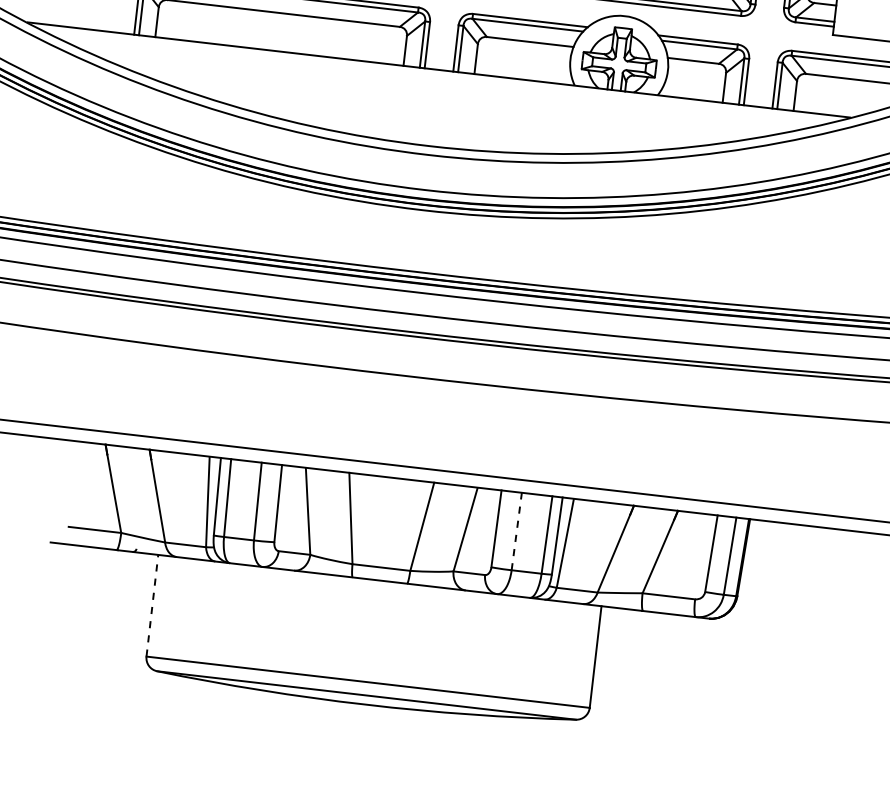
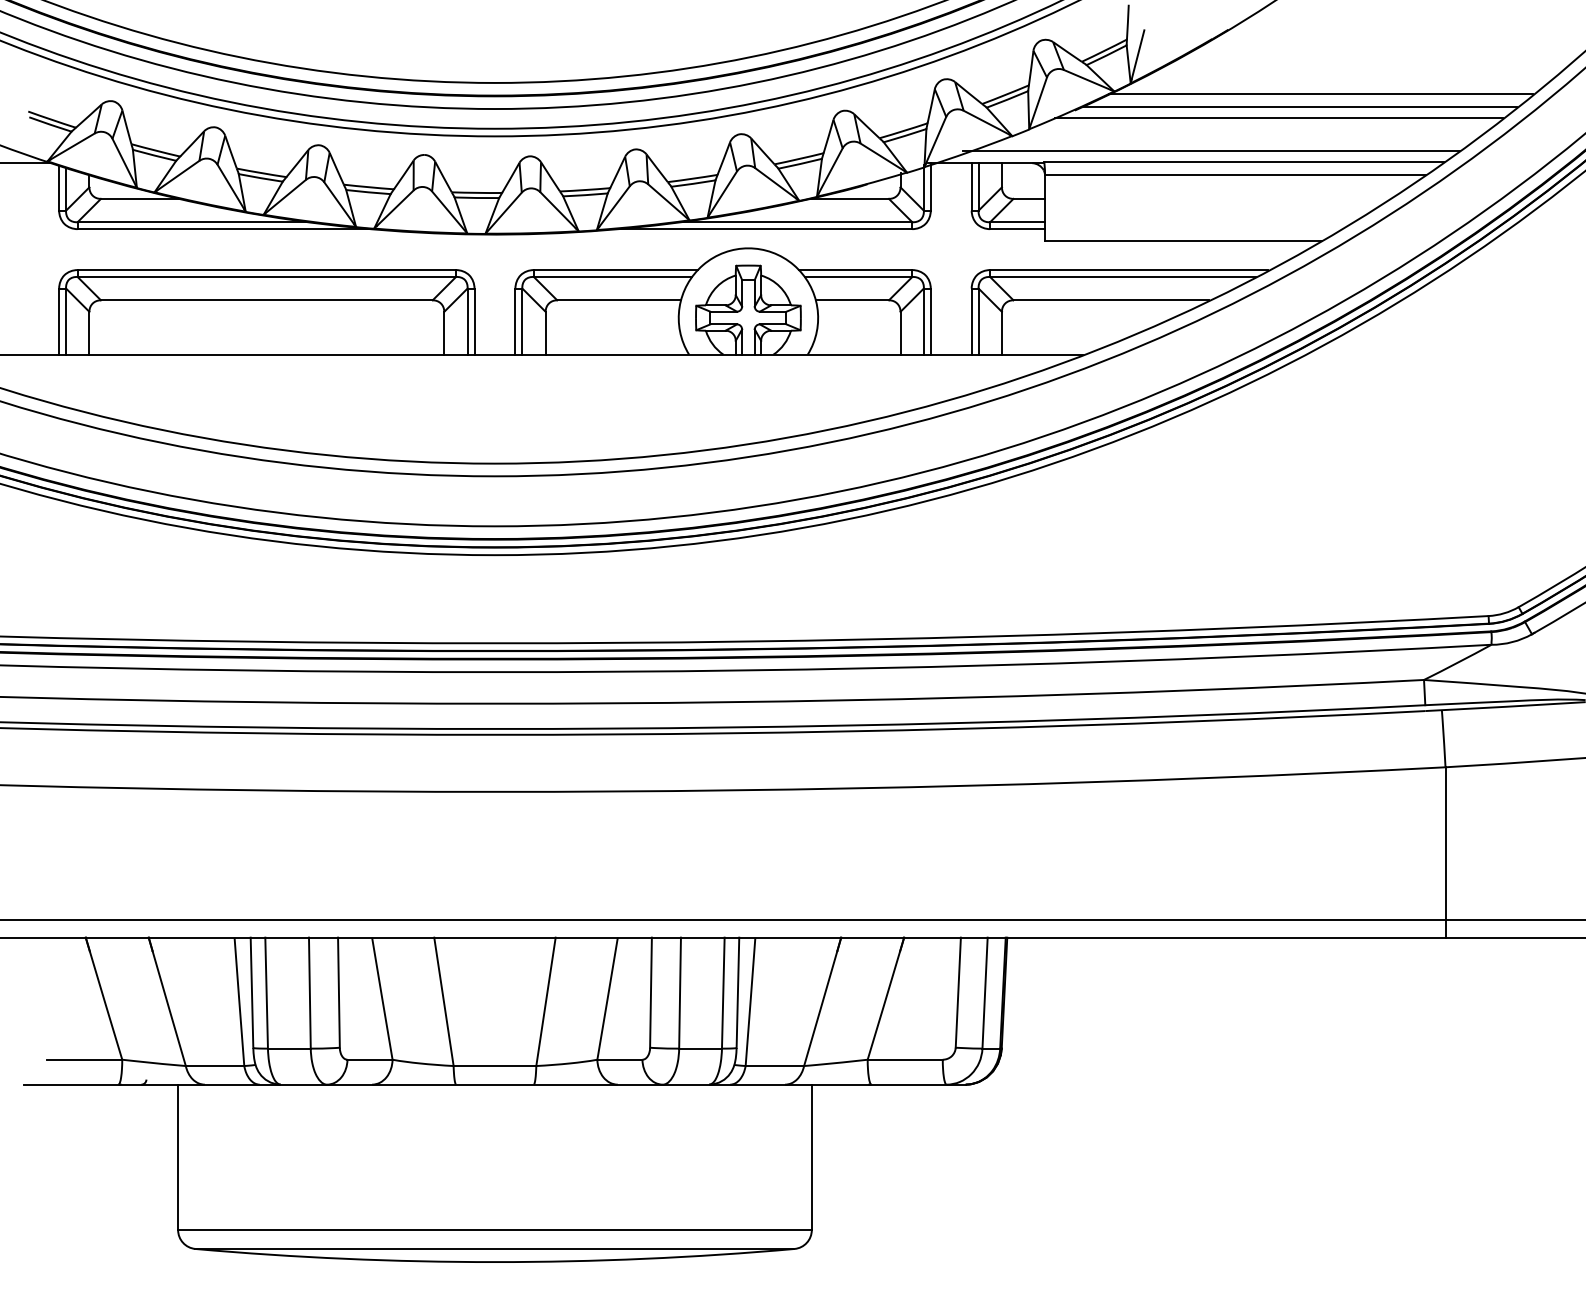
line: (517, 531) -> (680, 992), dashed -> solid
line: (152, 605) -> (178, 1157), dashed -> solid

